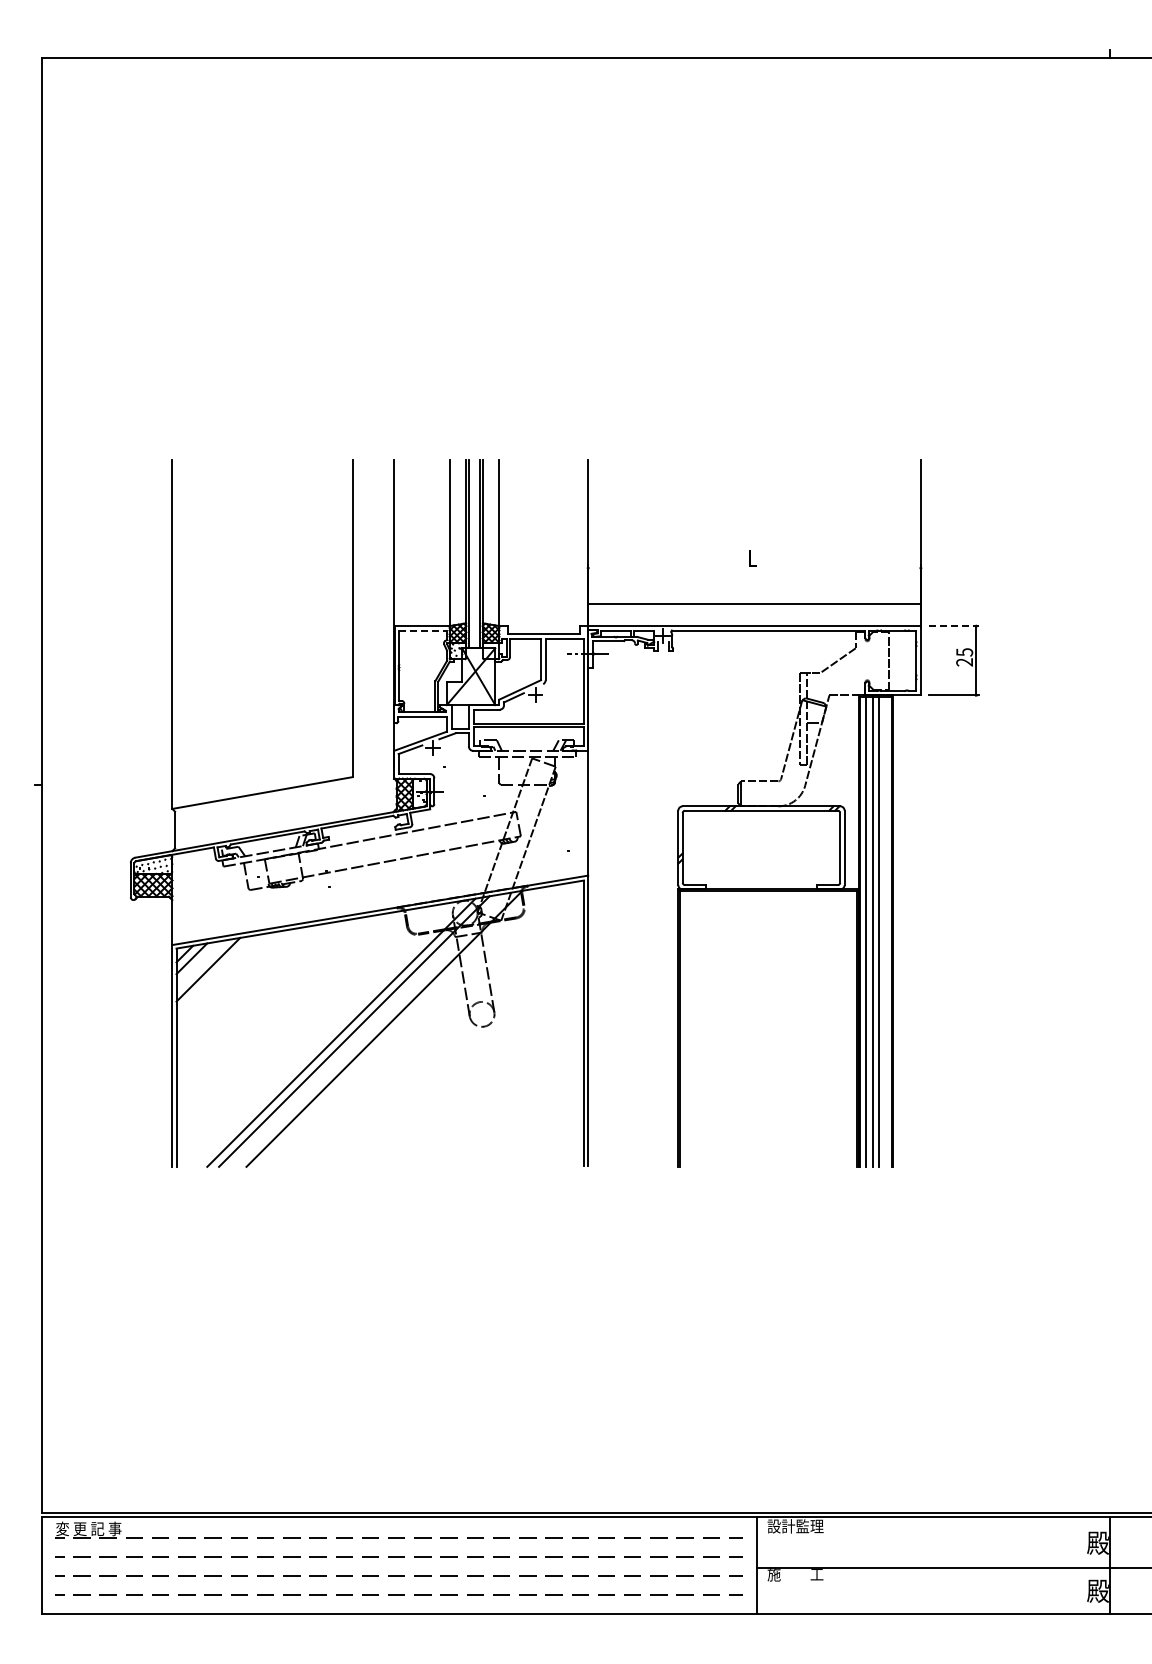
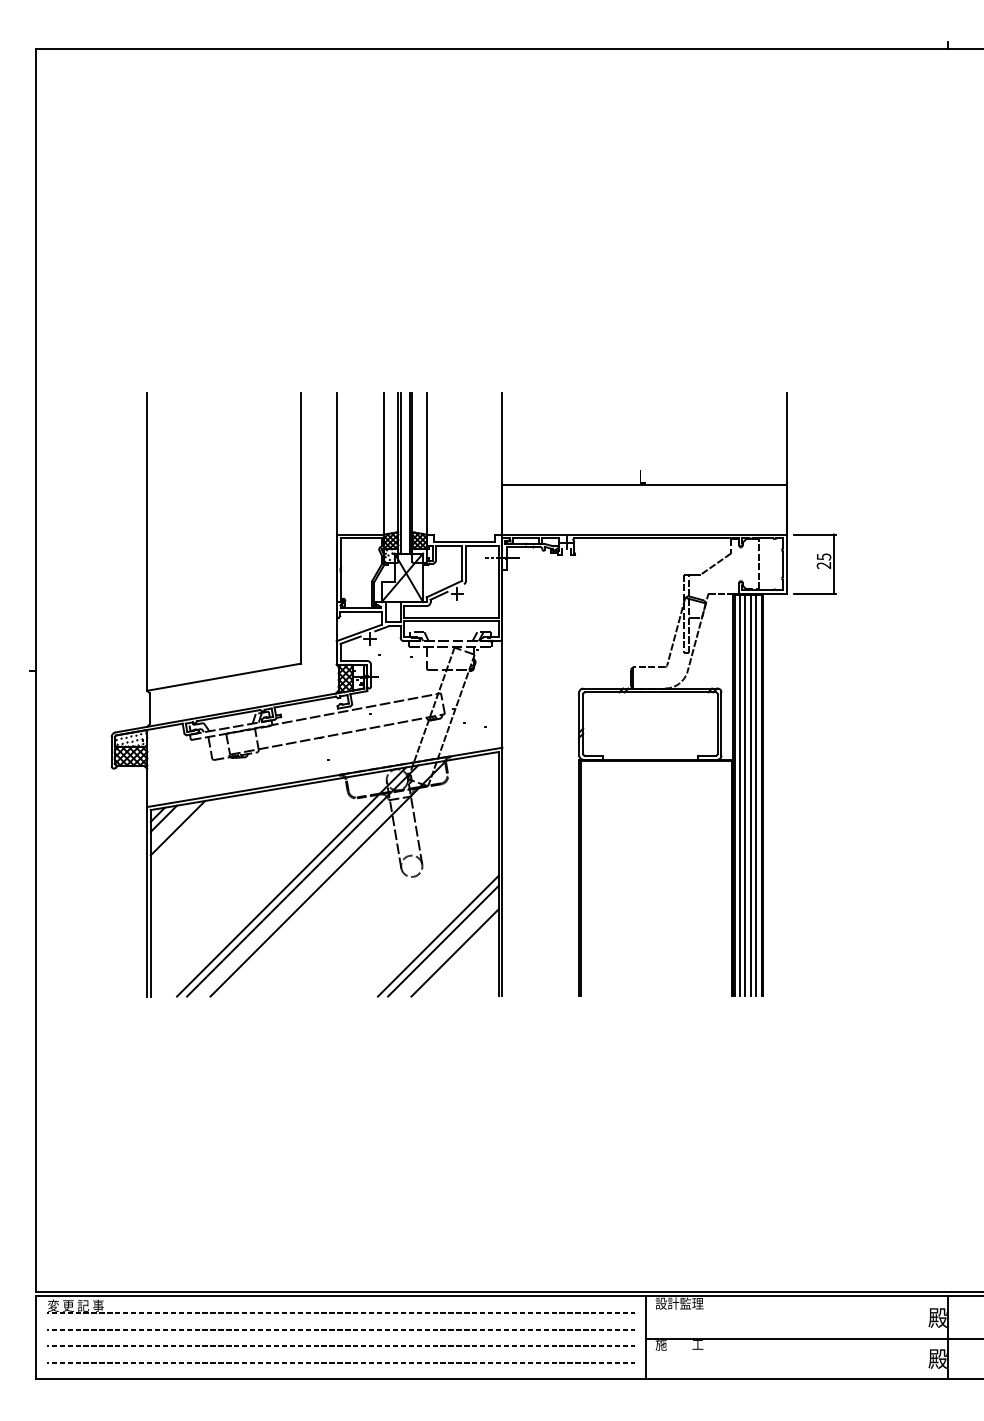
line: (754, 604) -> (644, 485), moved
line: (954, 626) -> (815, 534), dashed -> solid
line: (423, 630) -> (361, 538), dashed -> solid
line: (885, 931) -> (756, 795), added
line: (513, 1095) -> (438, 935), added
line: (519, 1101) -> (443, 940), added
line: (532, 1115) -> (454, 952), added

